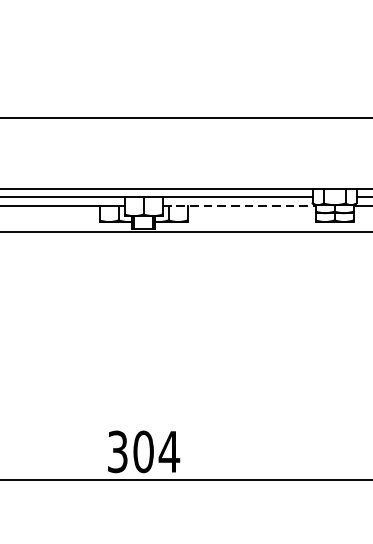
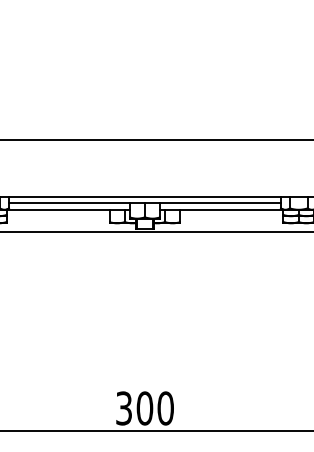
line: (238, 206) -> (221, 210), dashed -> solid
text: (169, 451) -> (165, 408), 304 -> 300

